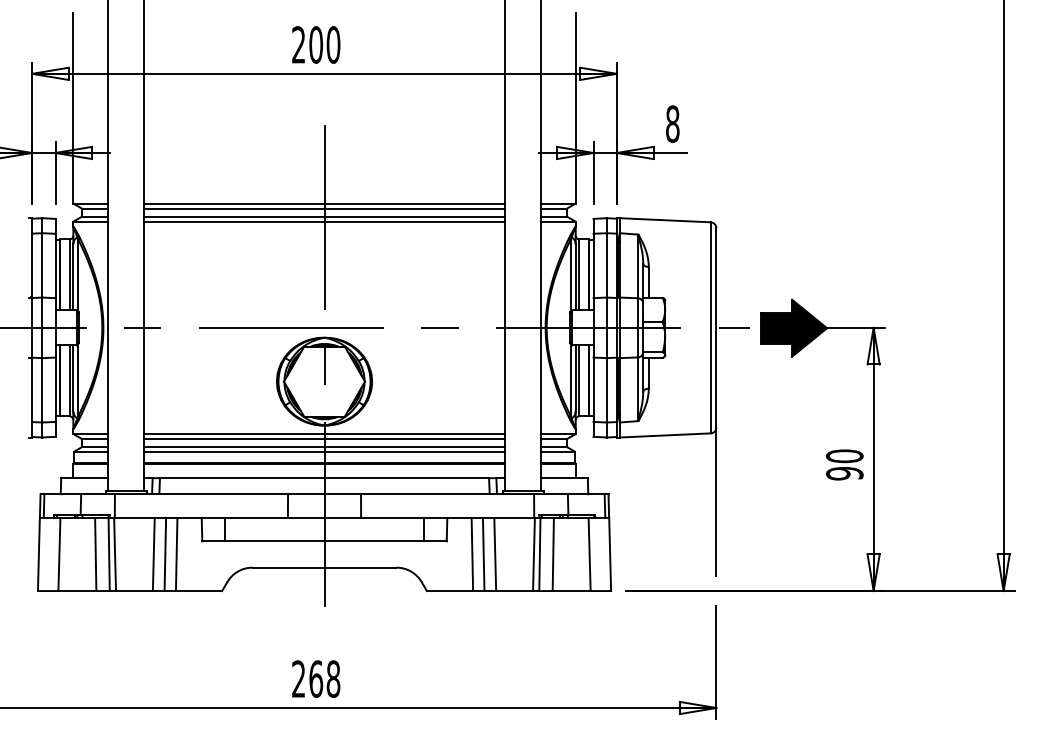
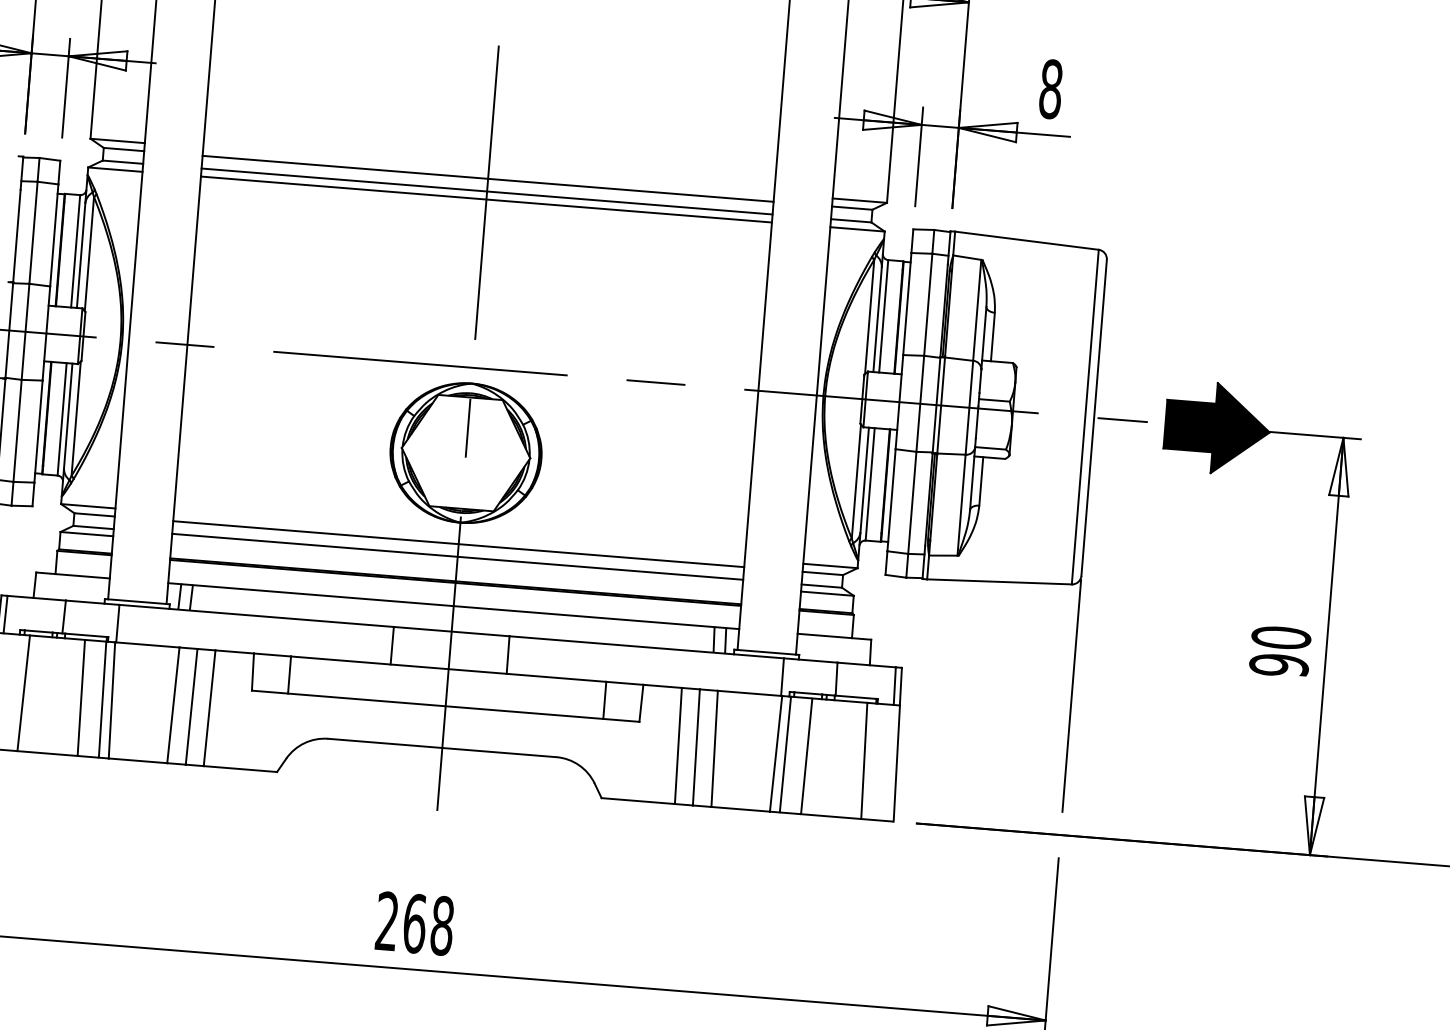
line: (324, 203) -> (488, 170), removed
line: (324, 434) -> (459, 536), removed
line: (324, 451) -> (457, 563), removed

